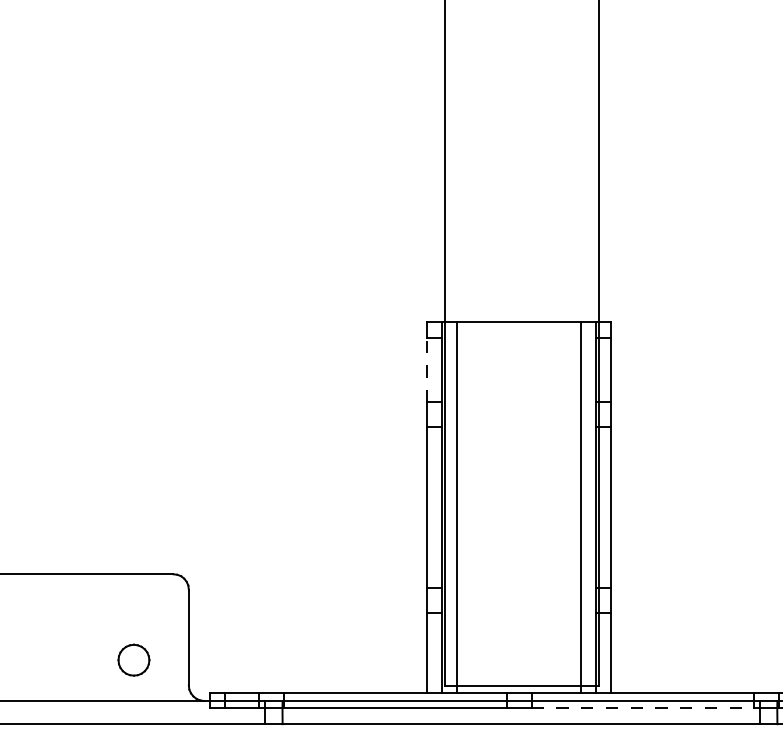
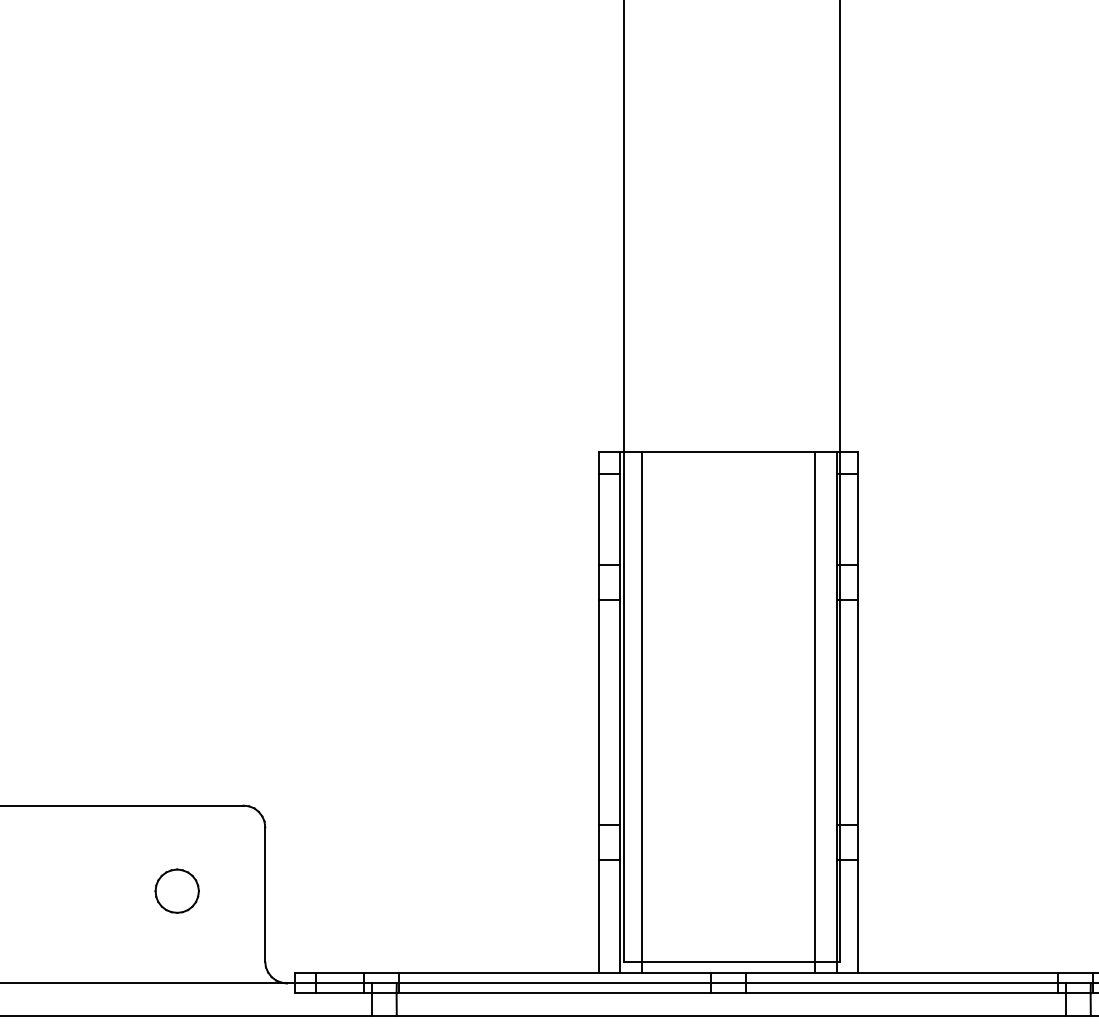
line: (427, 369) -> (599, 518), dashed -> solid
part: (133, 659) -> (176, 890), moved
line: (643, 708) -> (902, 993), dashed -> solid

